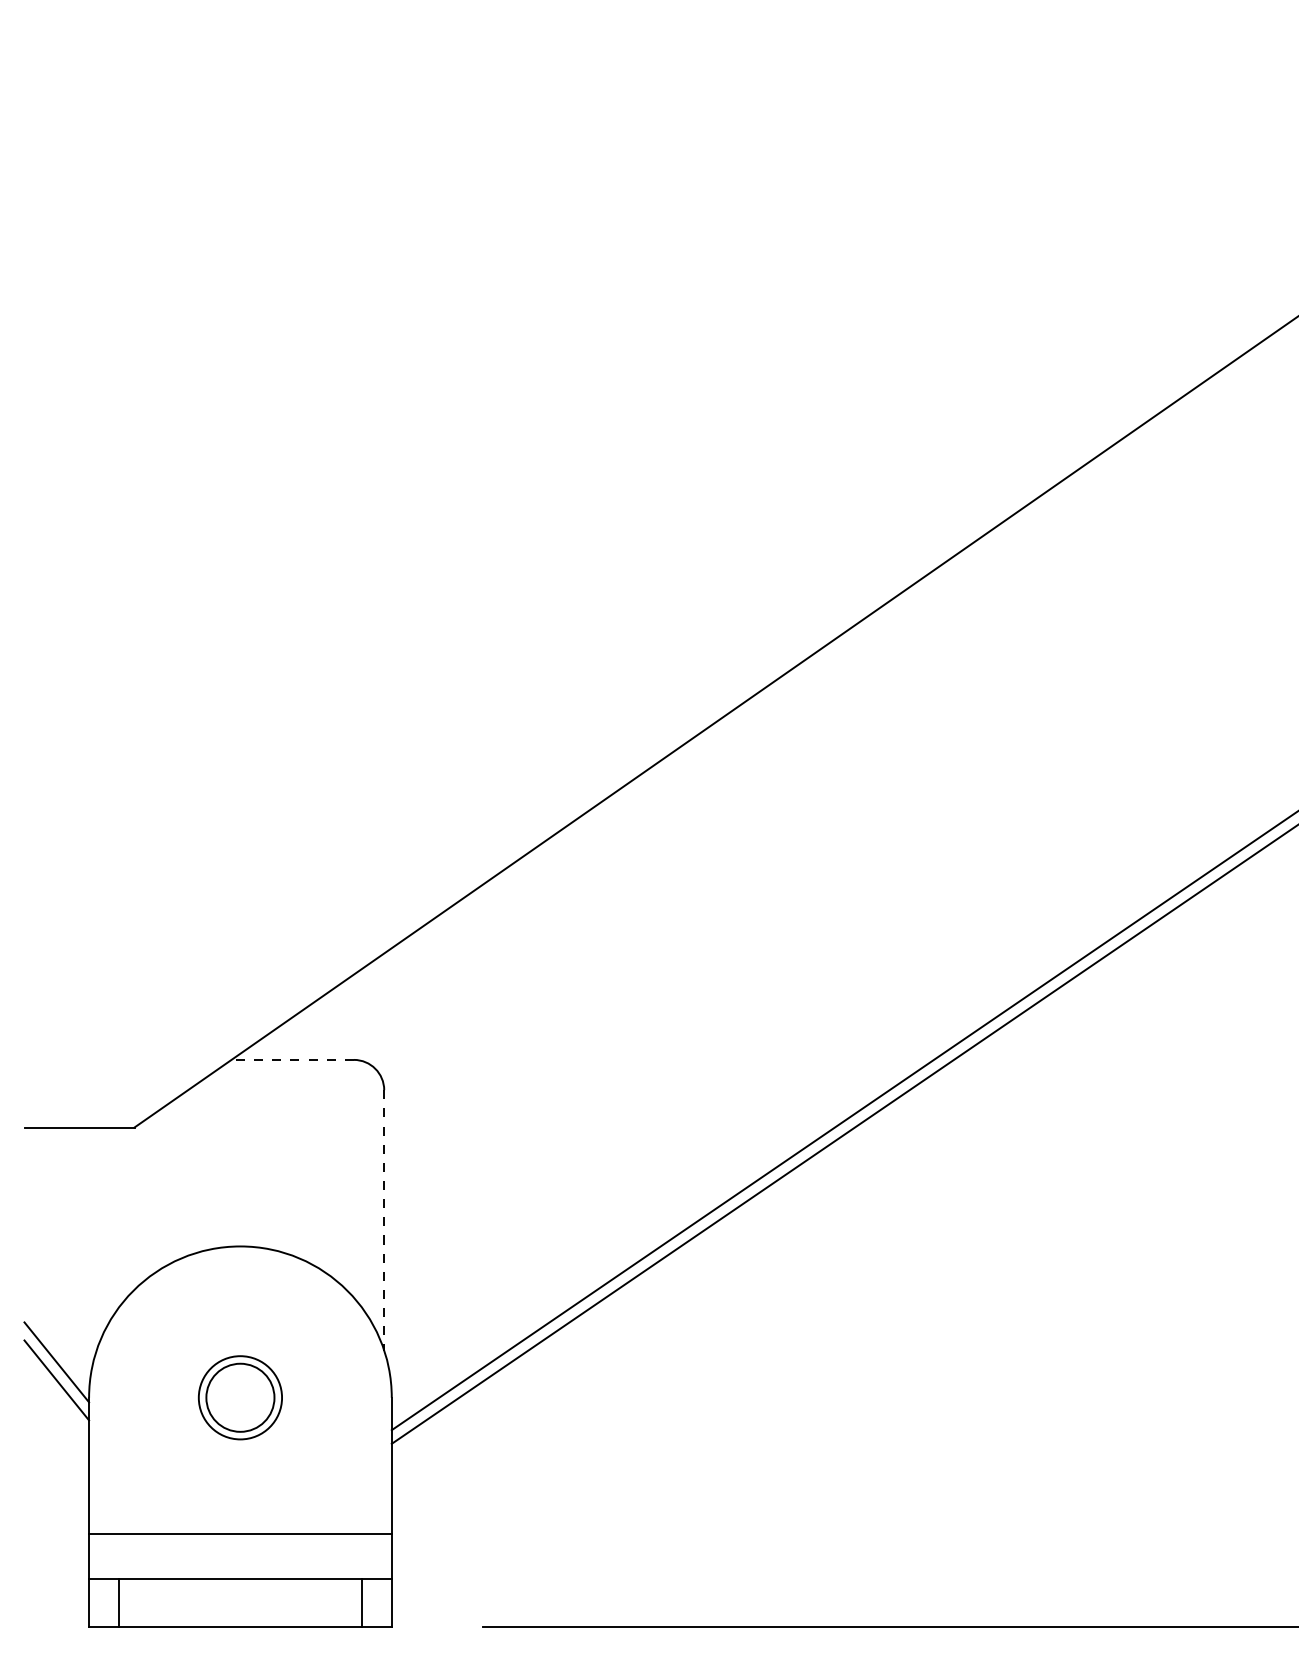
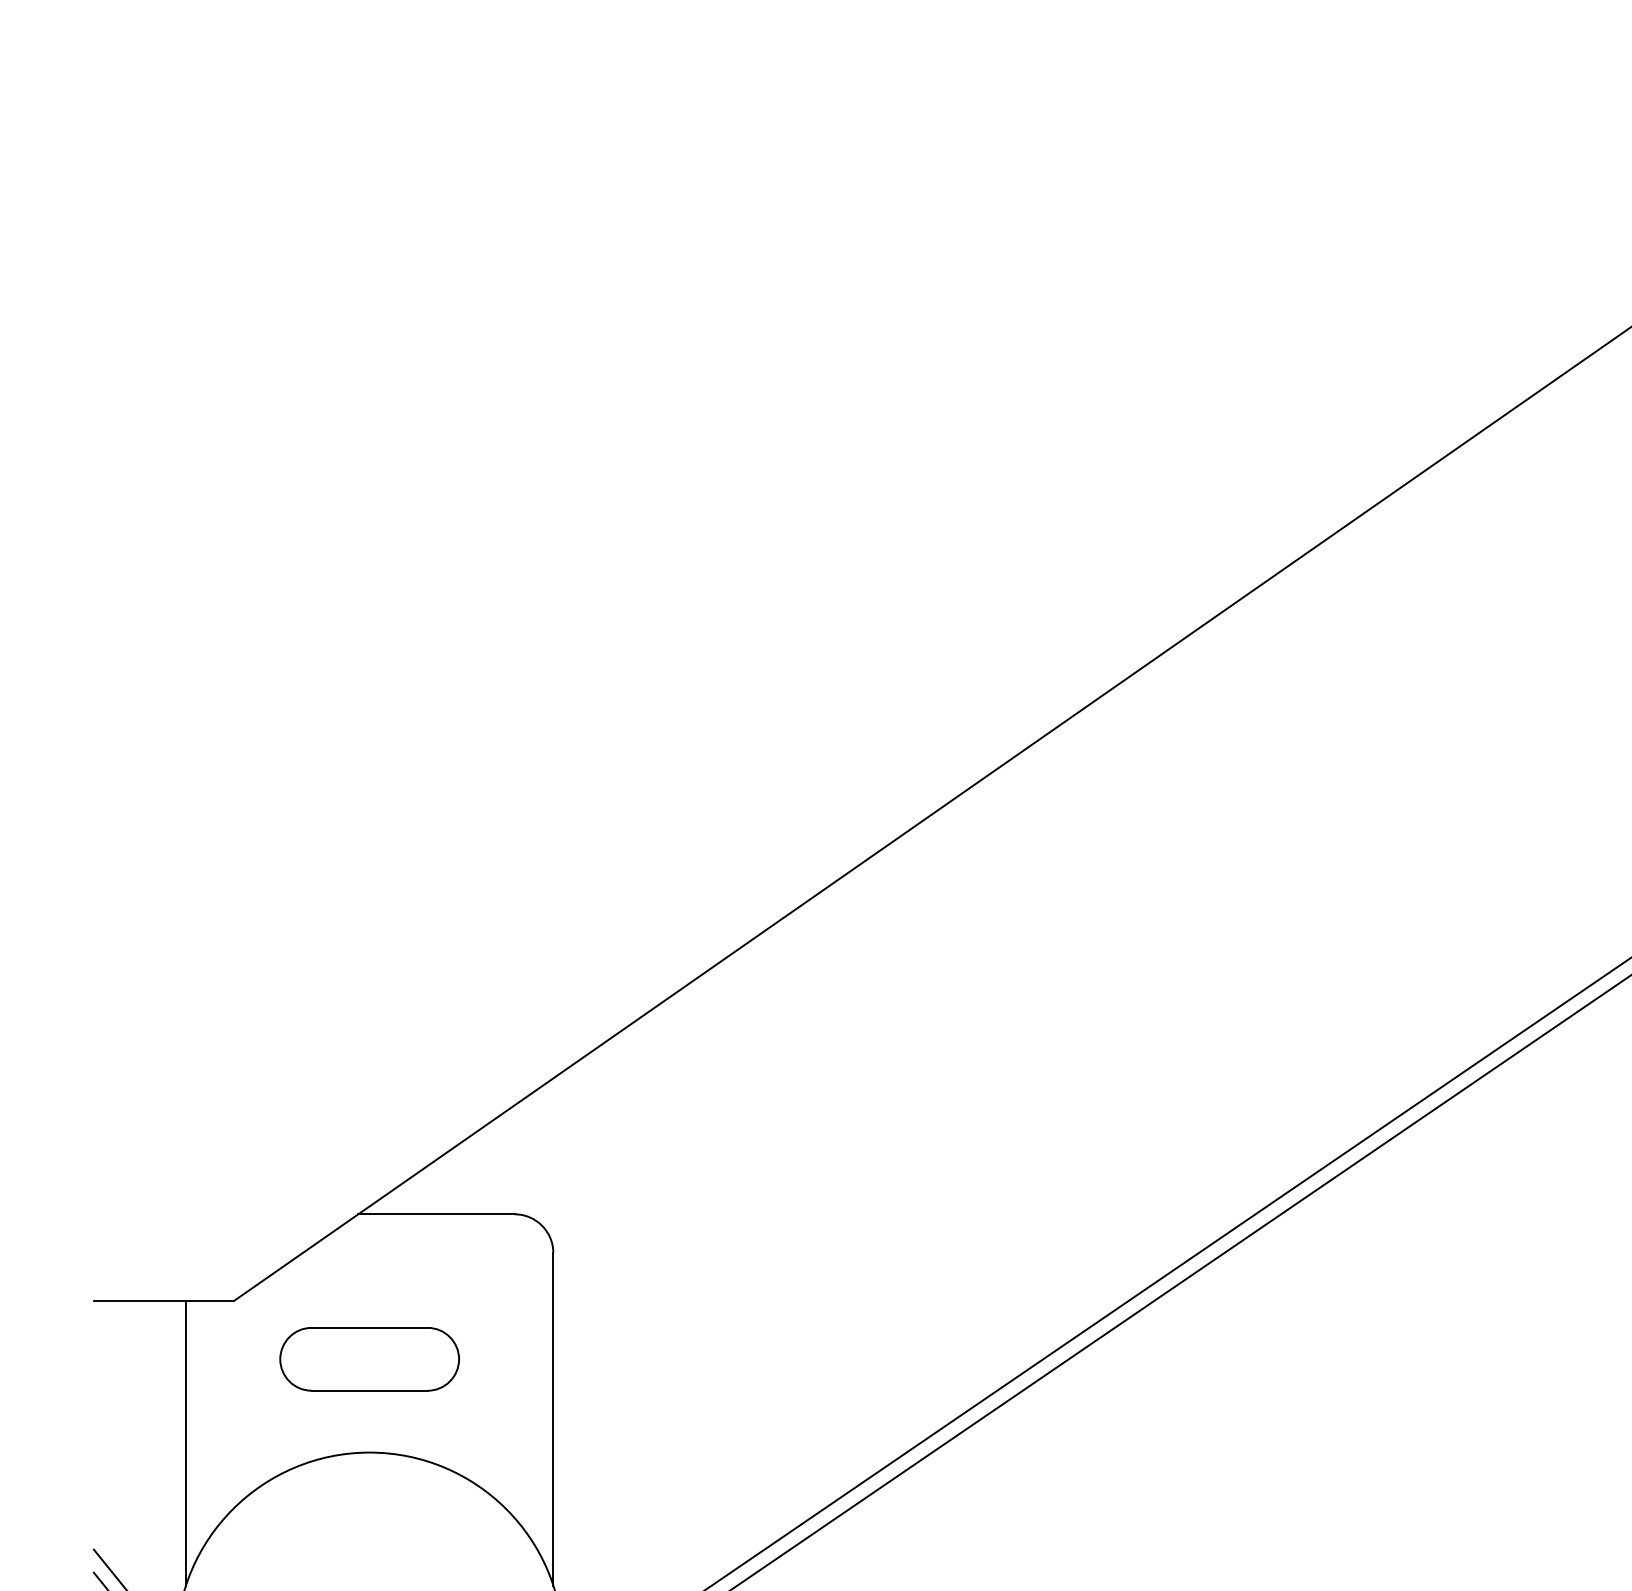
line: (292, 1059) -> (436, 1213), dashed -> solid
part: (240, 1173) -> (369, 1359), added
line: (384, 1220) -> (553, 1419), dashed -> solid
line: (96, 1238) -> (185, 1442), added

